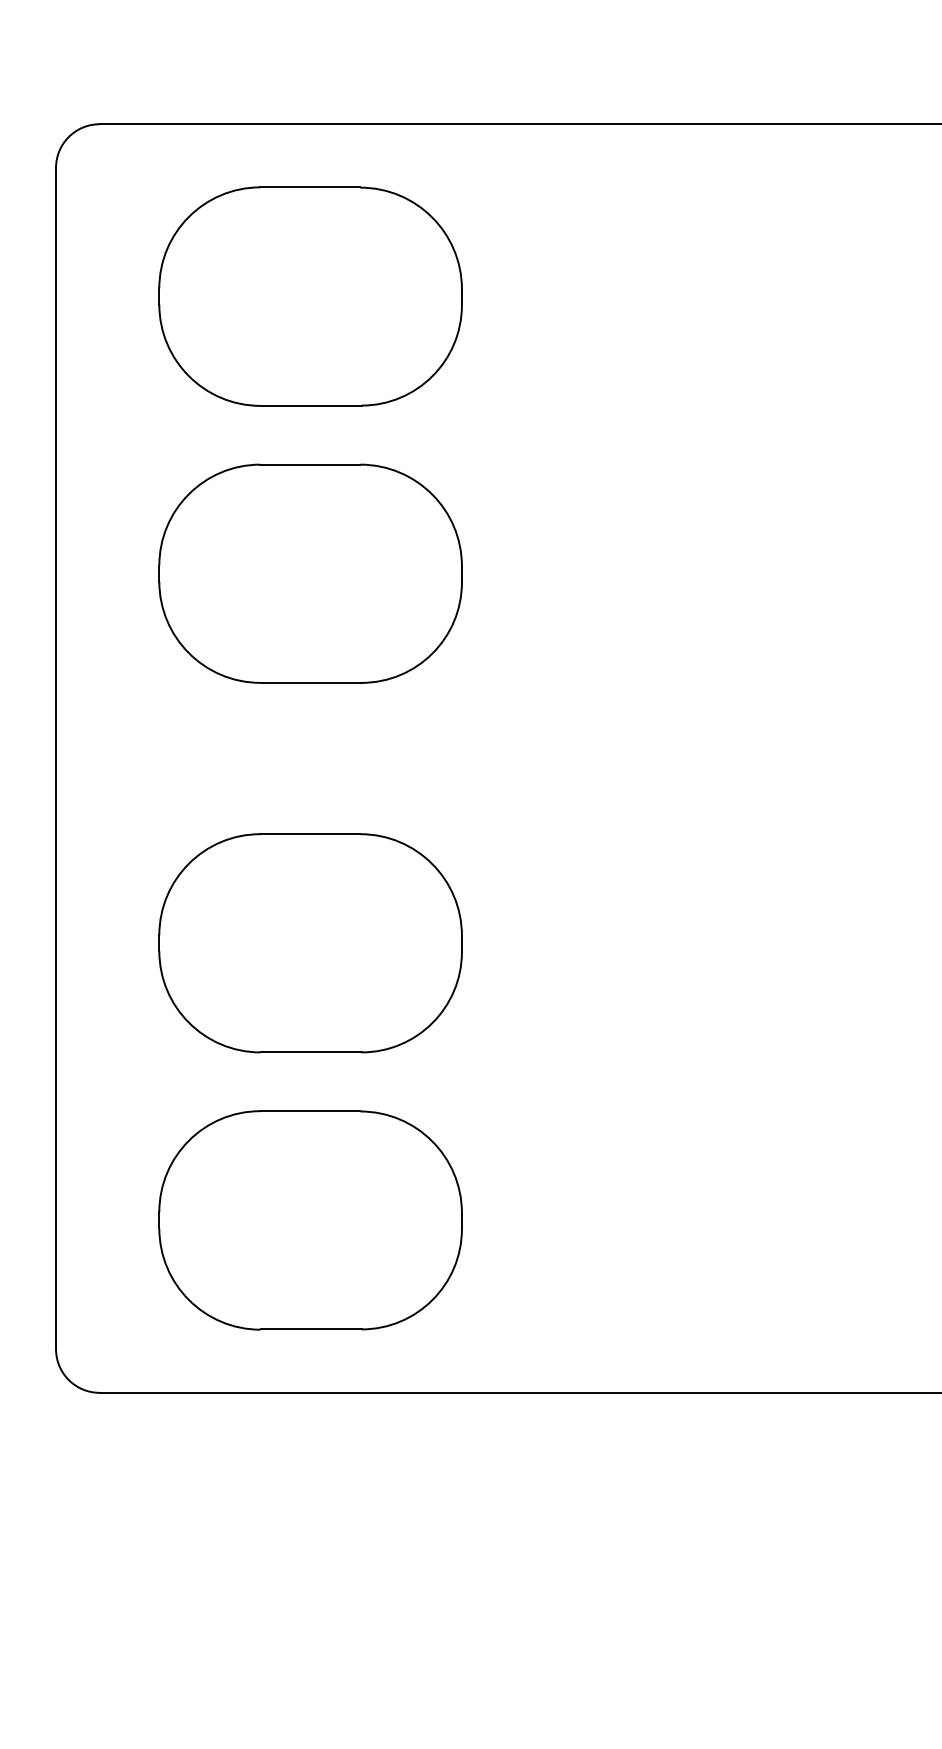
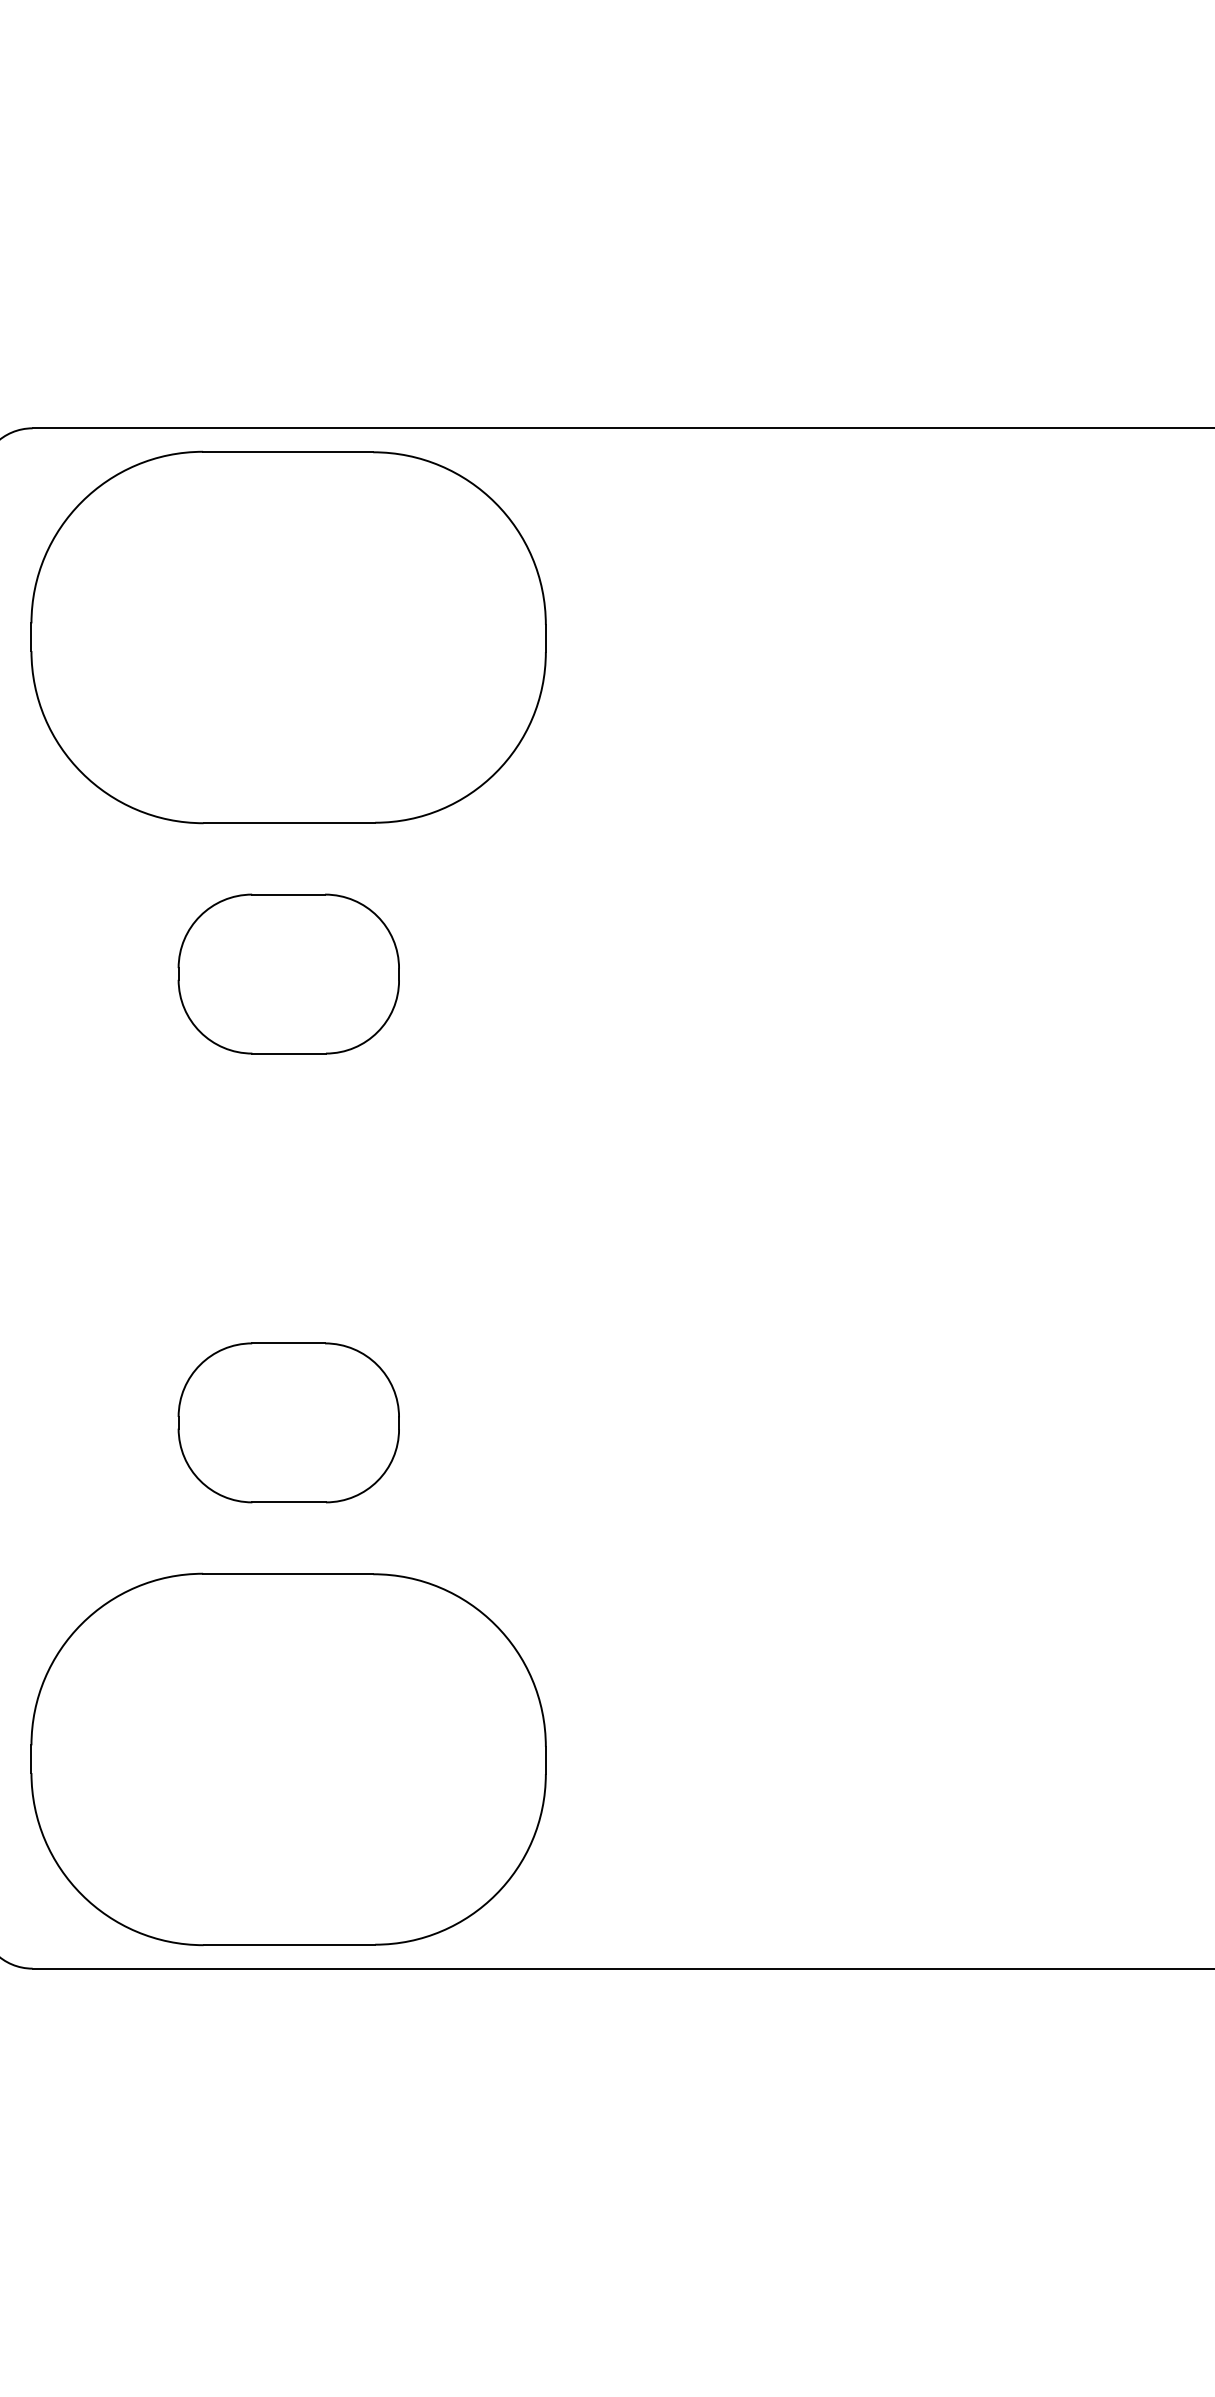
part: (310, 296) -> (288, 637), size x1.4
part: (310, 573) -> (288, 973), size x0.6
part: (310, 943) -> (288, 1422), size x0.6
part: (310, 1219) -> (288, 1758), size x1.4

